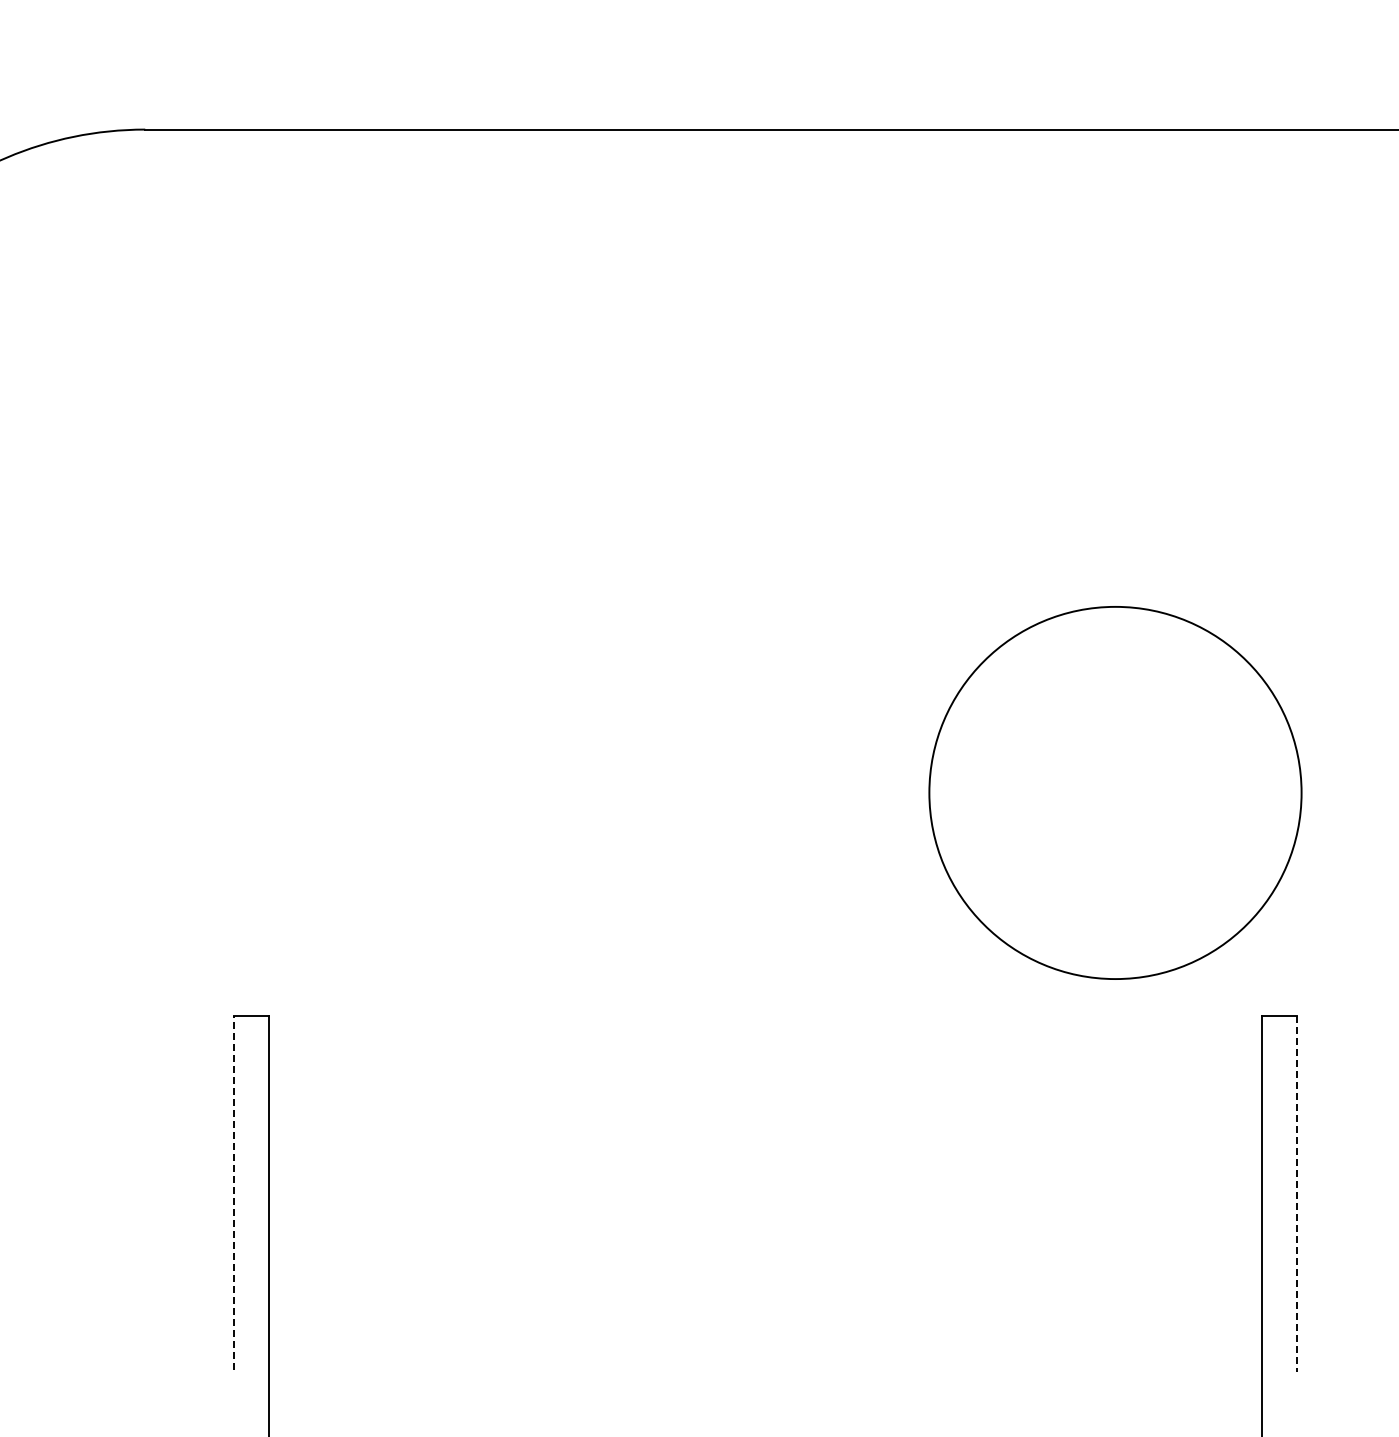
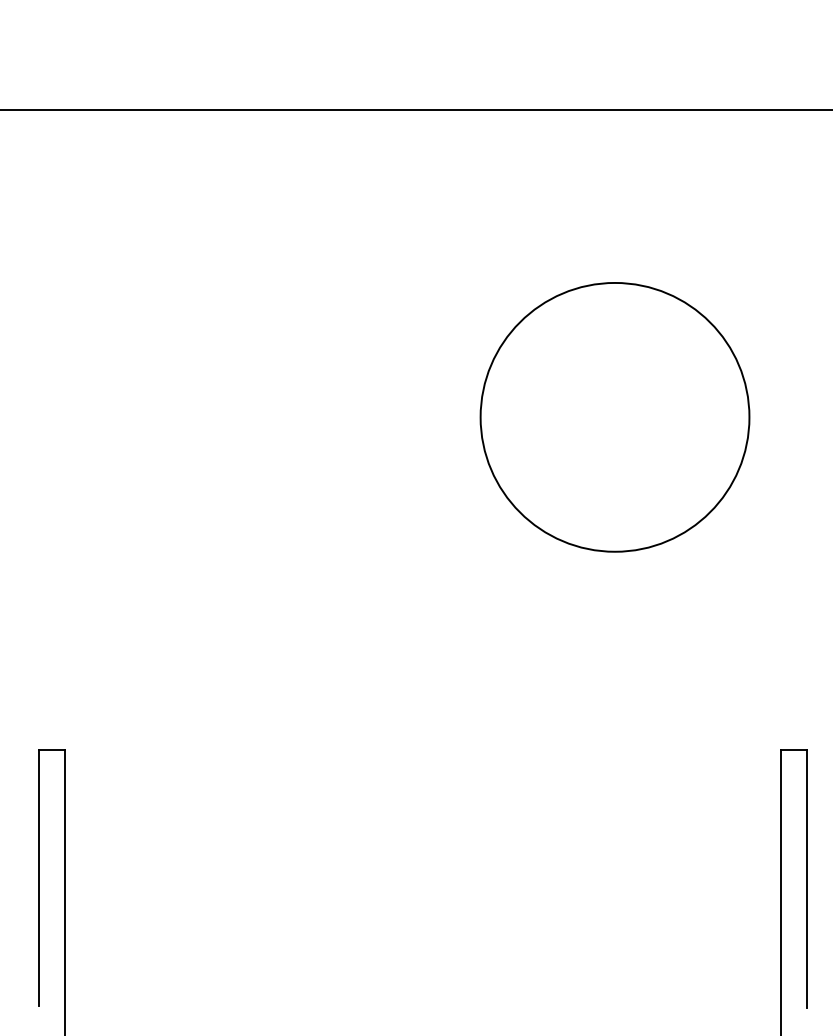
circle: (1115, 792) -> (615, 417), moved
line: (233, 1192) -> (38, 877), dashed -> solid
line: (1297, 1194) -> (807, 879), dashed -> solid

